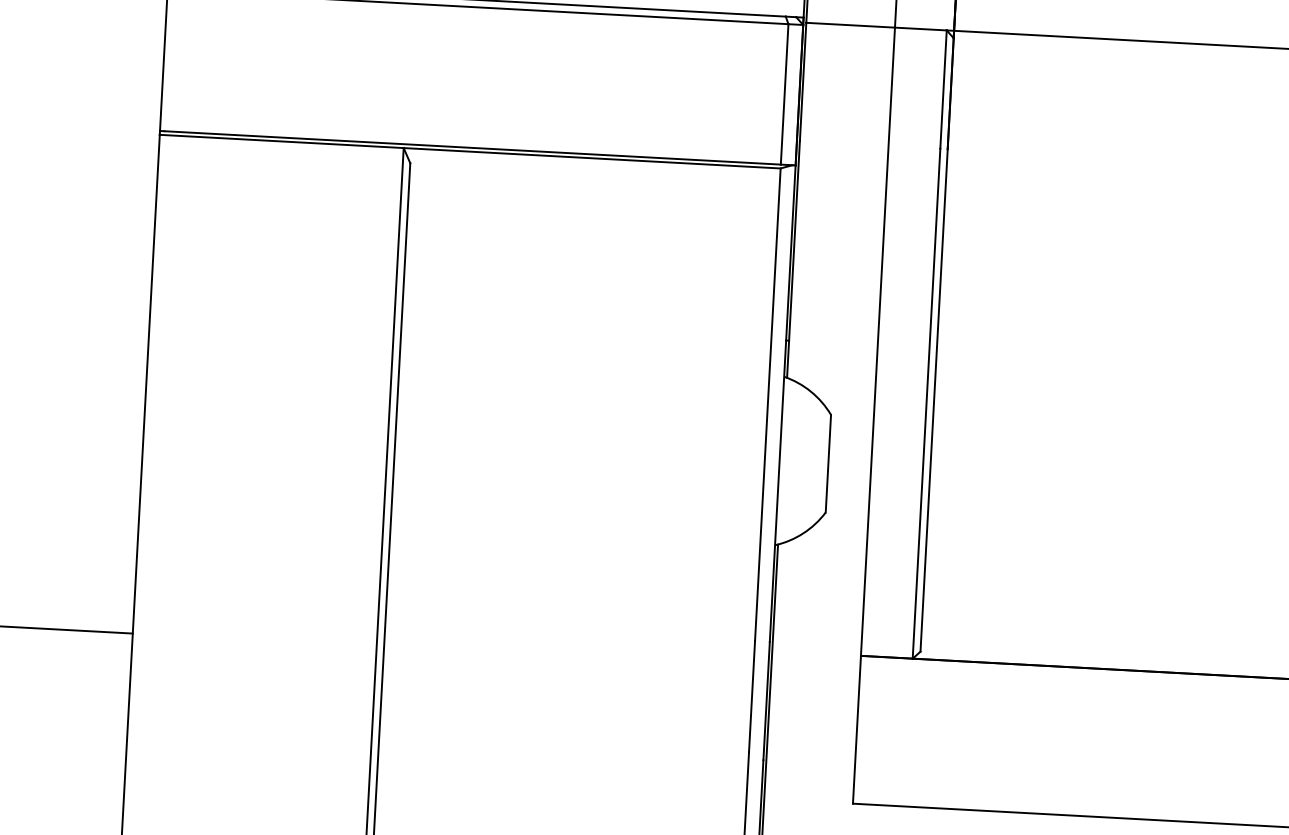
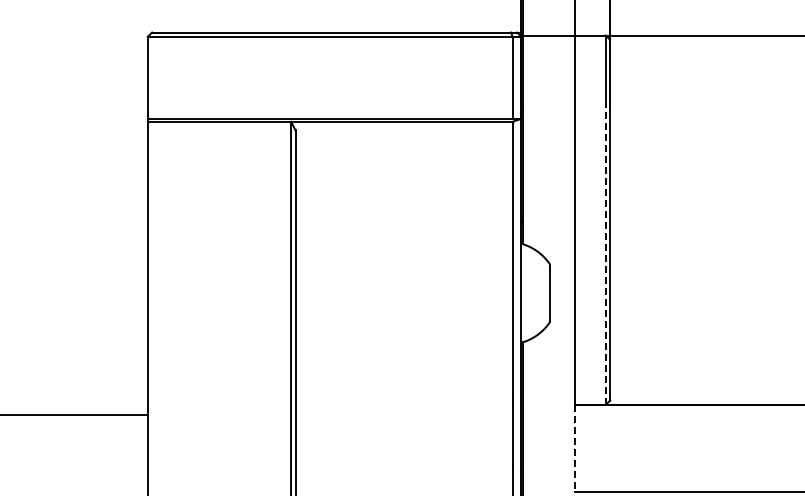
line: (926, 402) -> (605, 254), solid -> dashed
line: (857, 730) -> (575, 448), solid -> dashed

